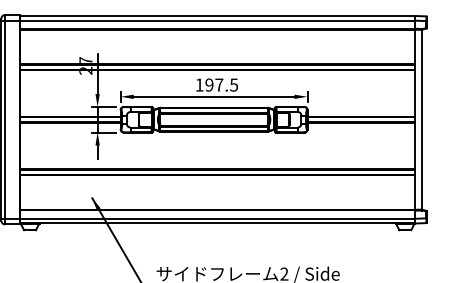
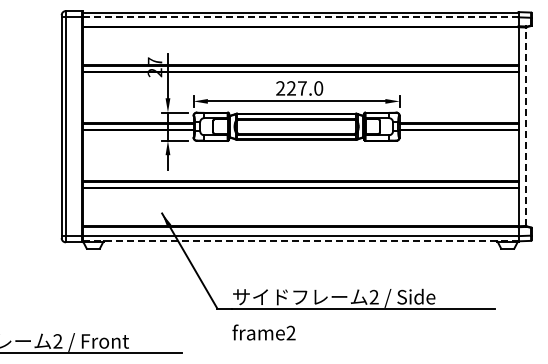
line: (217, 20) -> (300, 17), solid -> dashed
text: (216, 85) -> (299, 88), 197.5 -> 227.0
line: (422, 119) -> (526, 126), solid -> dashed
line: (217, 222) -> (300, 240), solid -> dashed

